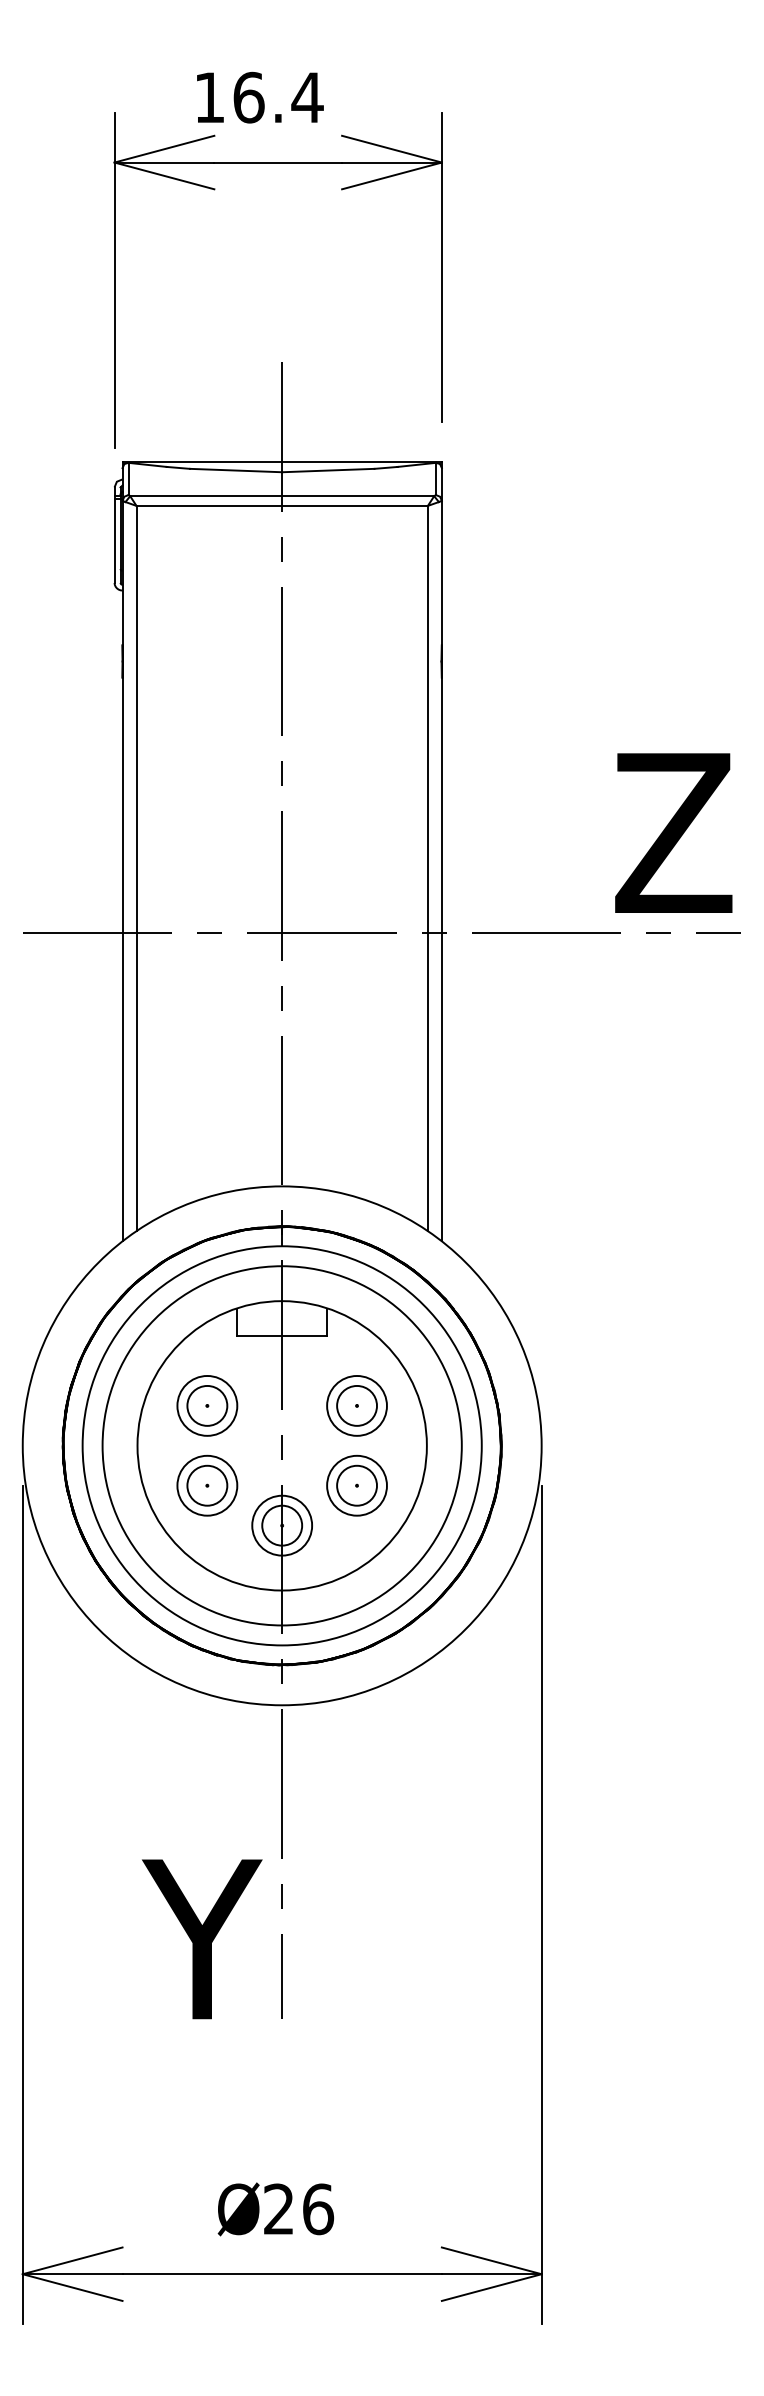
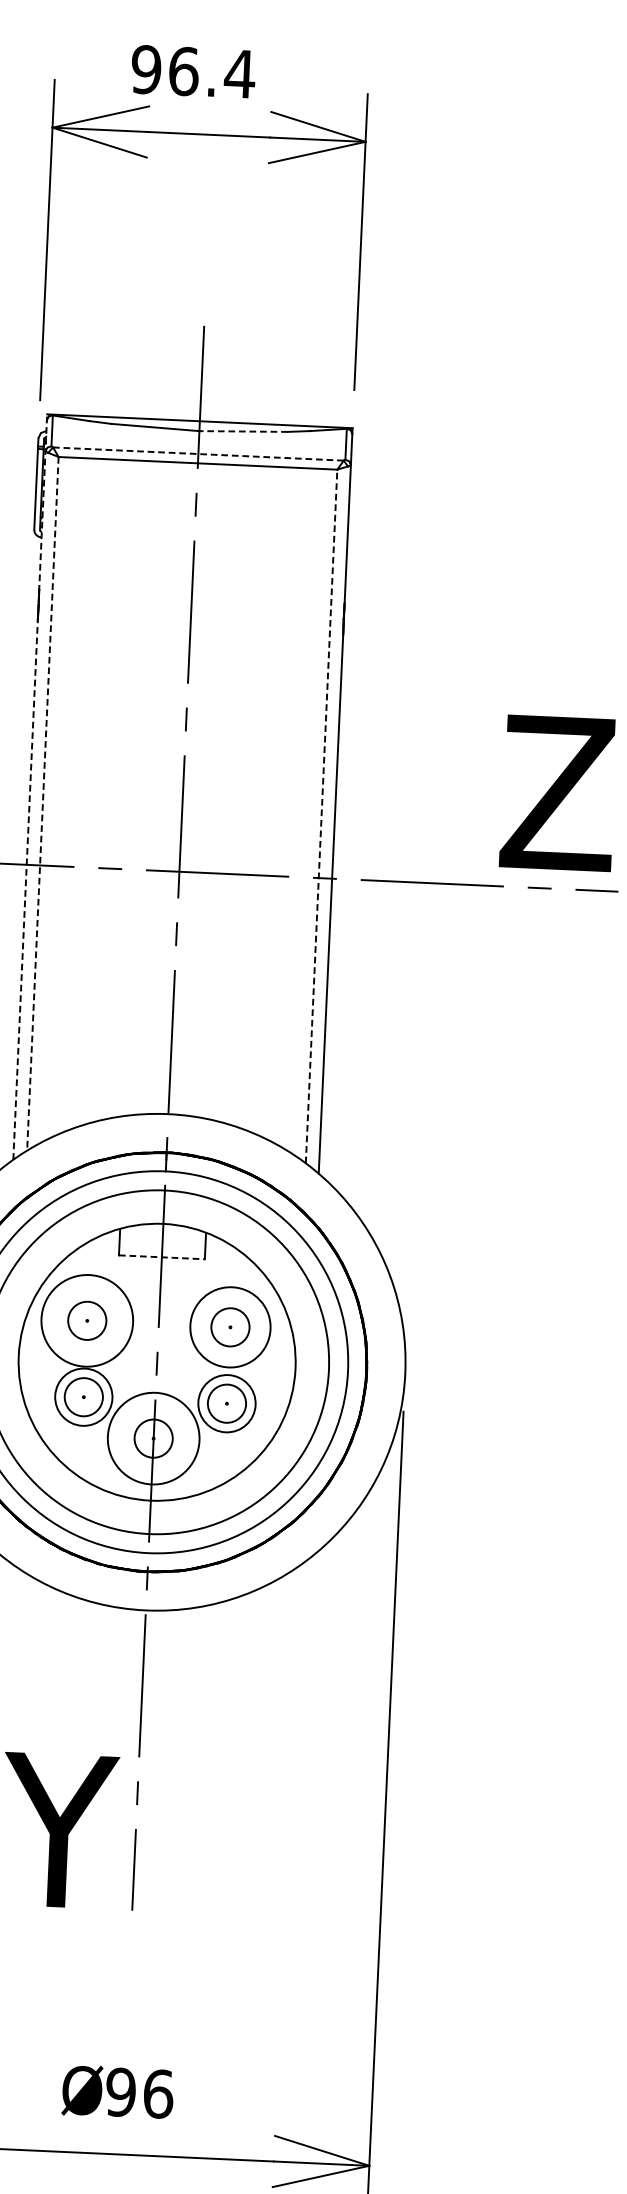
text: (209, 97) -> (146, 69), 16.4 -> 96.4
line: (327, 470) -> (242, 431), solid -> dashed
line: (282, 496) -> (198, 454), solid -> dashed
line: (122, 851) -> (30, 786), solid -> dashed
line: (136, 868) -> (42, 803), solid -> dashed
line: (427, 868) -> (321, 816), solid -> dashed
line: (282, 1336) -> (162, 1257), solid -> dashed
circle: (207, 1405) -> (87, 1320), size x1.6
circle: (356, 1405) -> (229, 1326), size x1.4
circle: (282, 1525) -> (153, 1438), size x1.6
text: (278, 2209) -> (120, 2092), 26 -> 96

